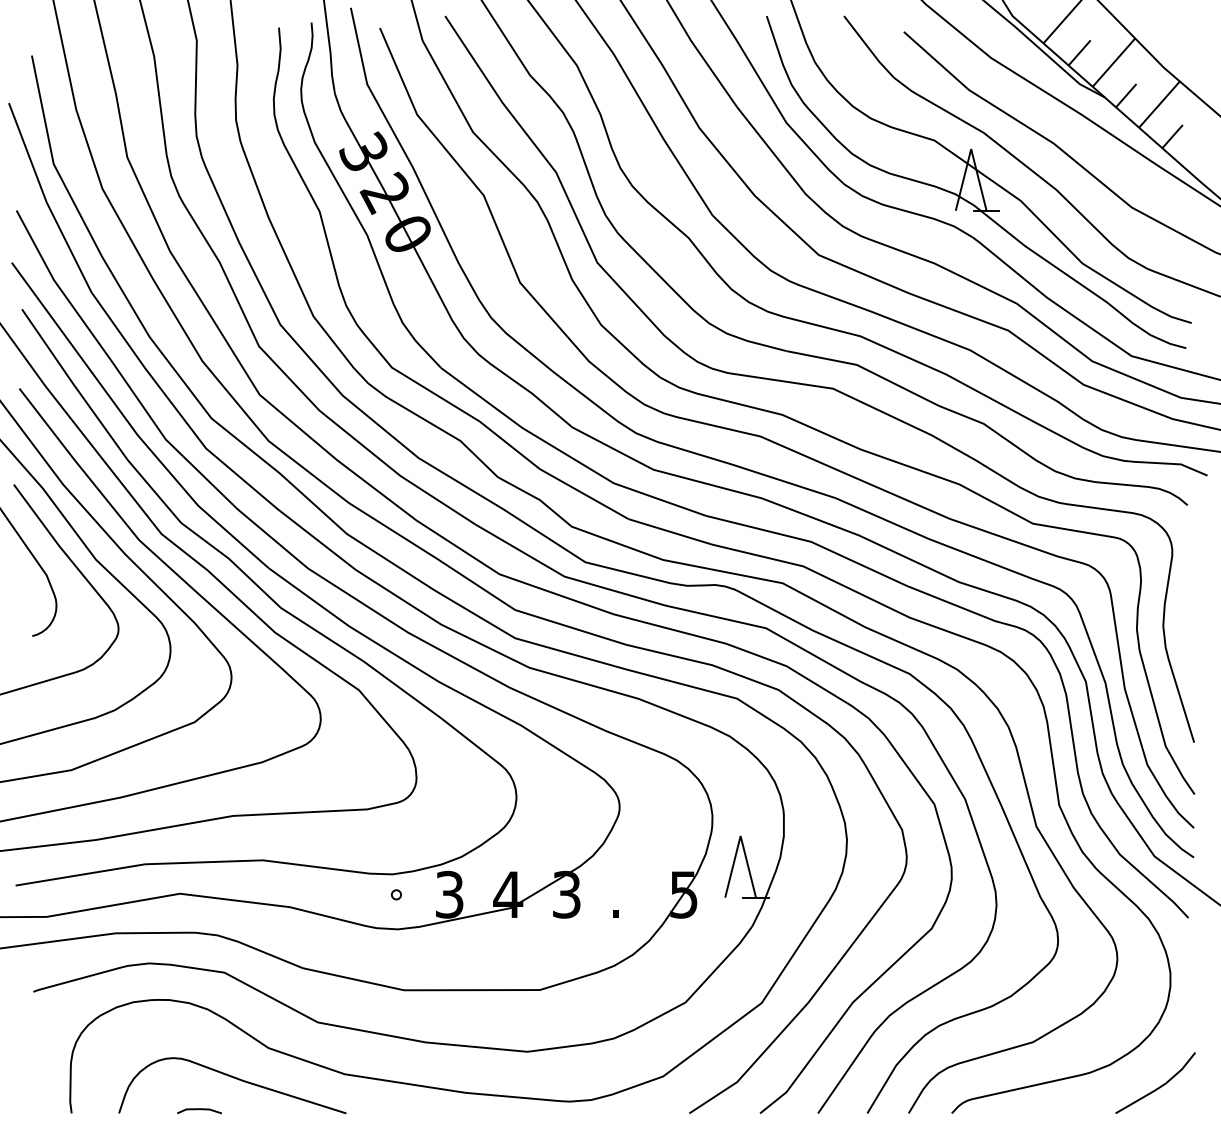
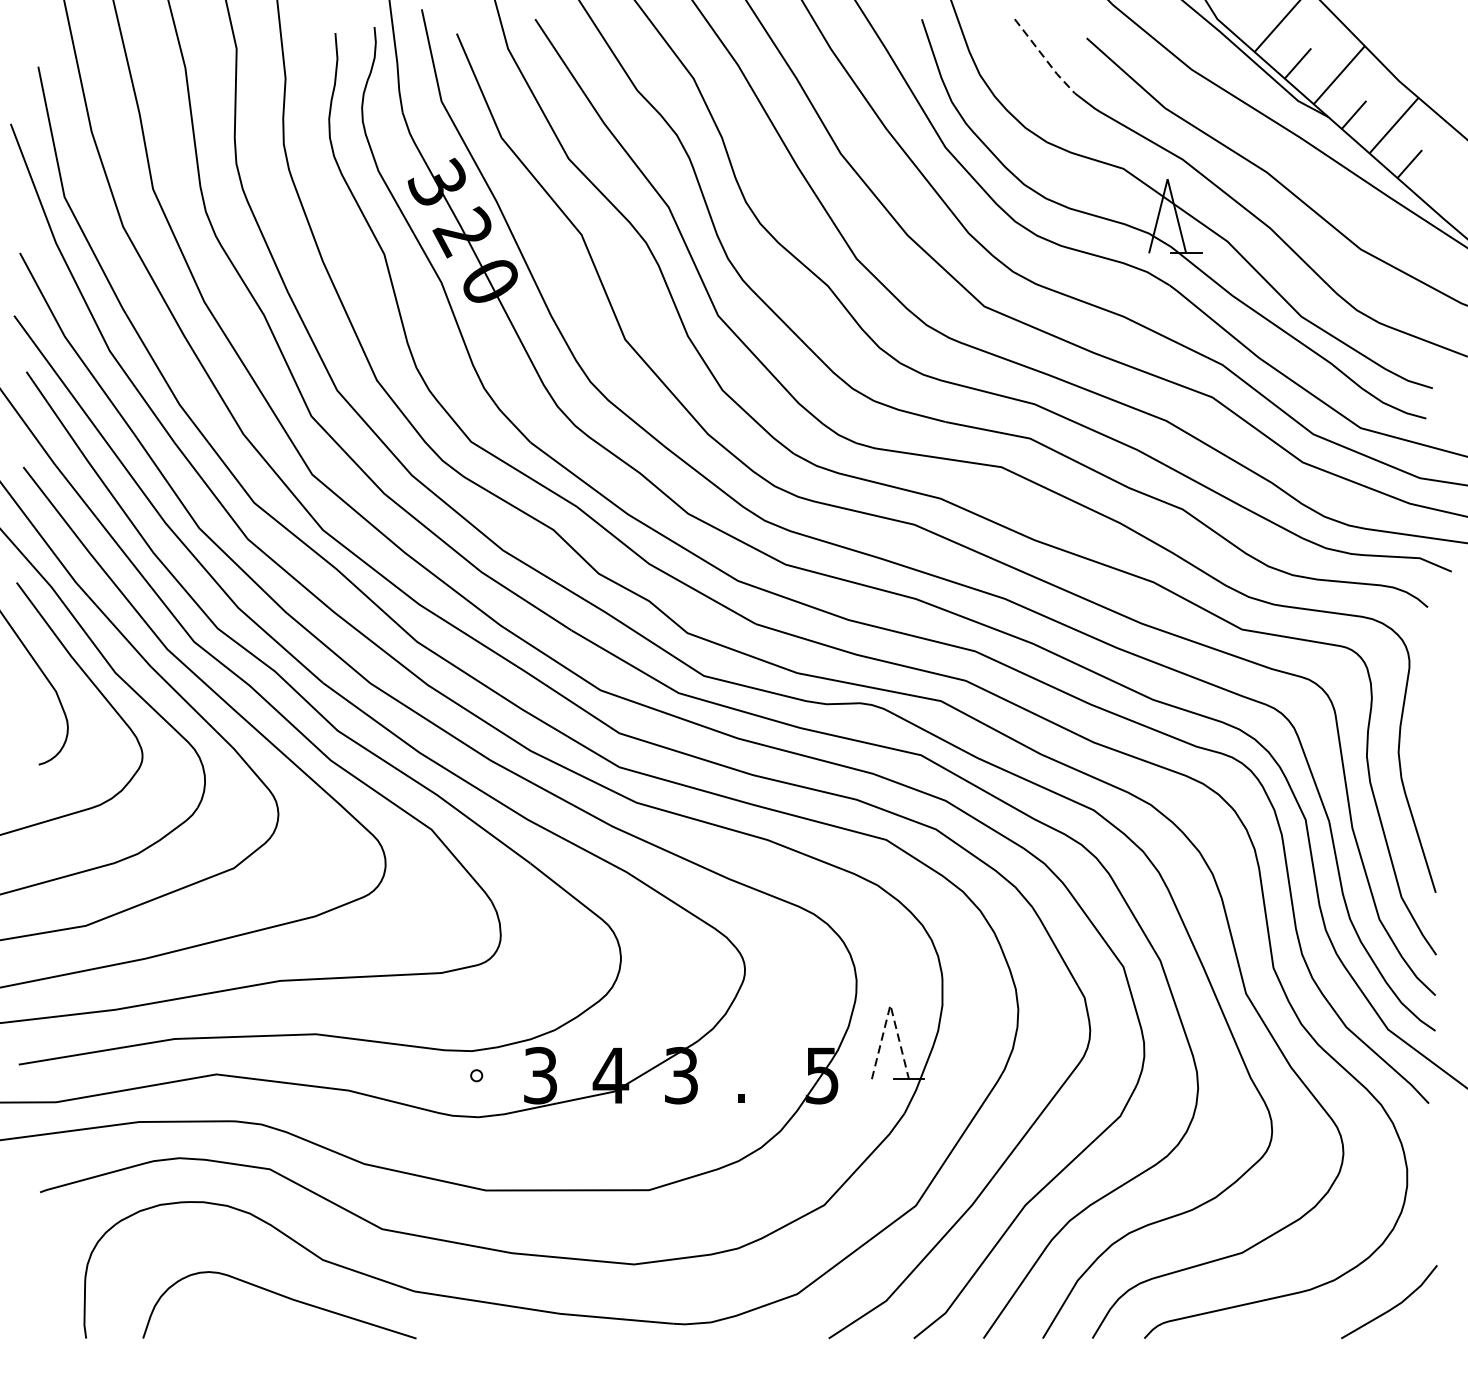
line: (868, 48) -> (1044, 58), solid -> dashed
line: (740, 836) -> (890, 1005), solid -> dashed
line: (198, 1110) -> (238, 1335), removed

